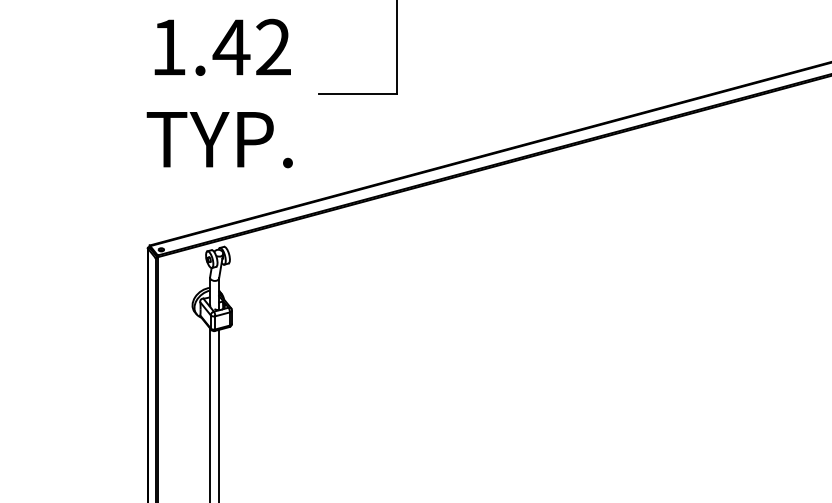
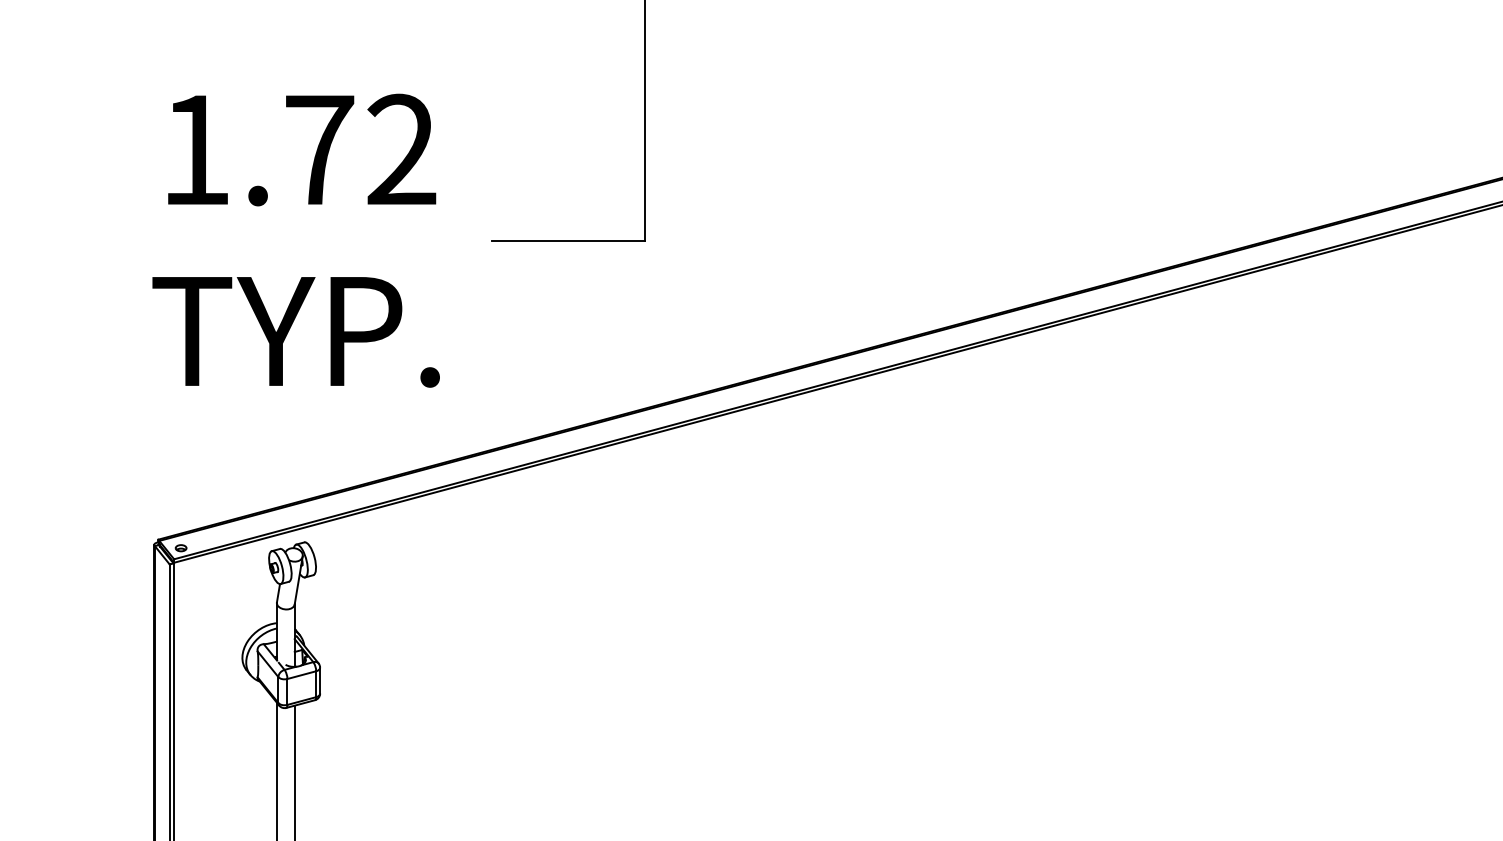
text: (231, 47) -> (319, 150), 1.42 -> 1.72

